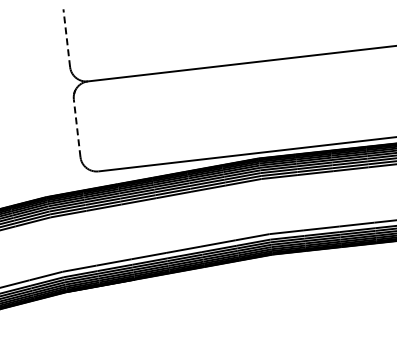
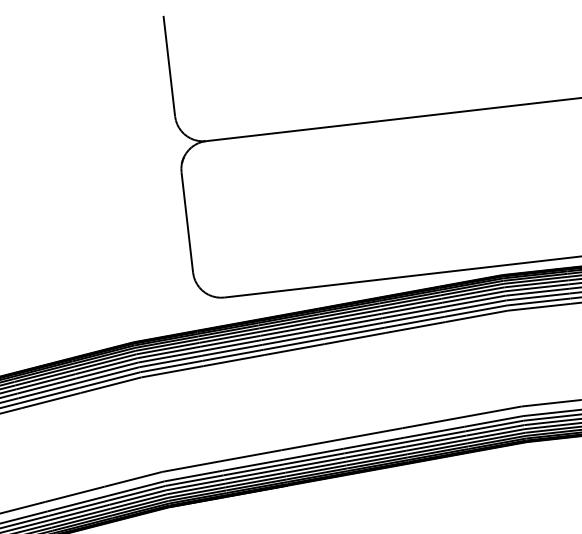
line: (66, 37) -> (168, 64), dashed -> solid
line: (77, 127) -> (187, 221), dashed -> solid

